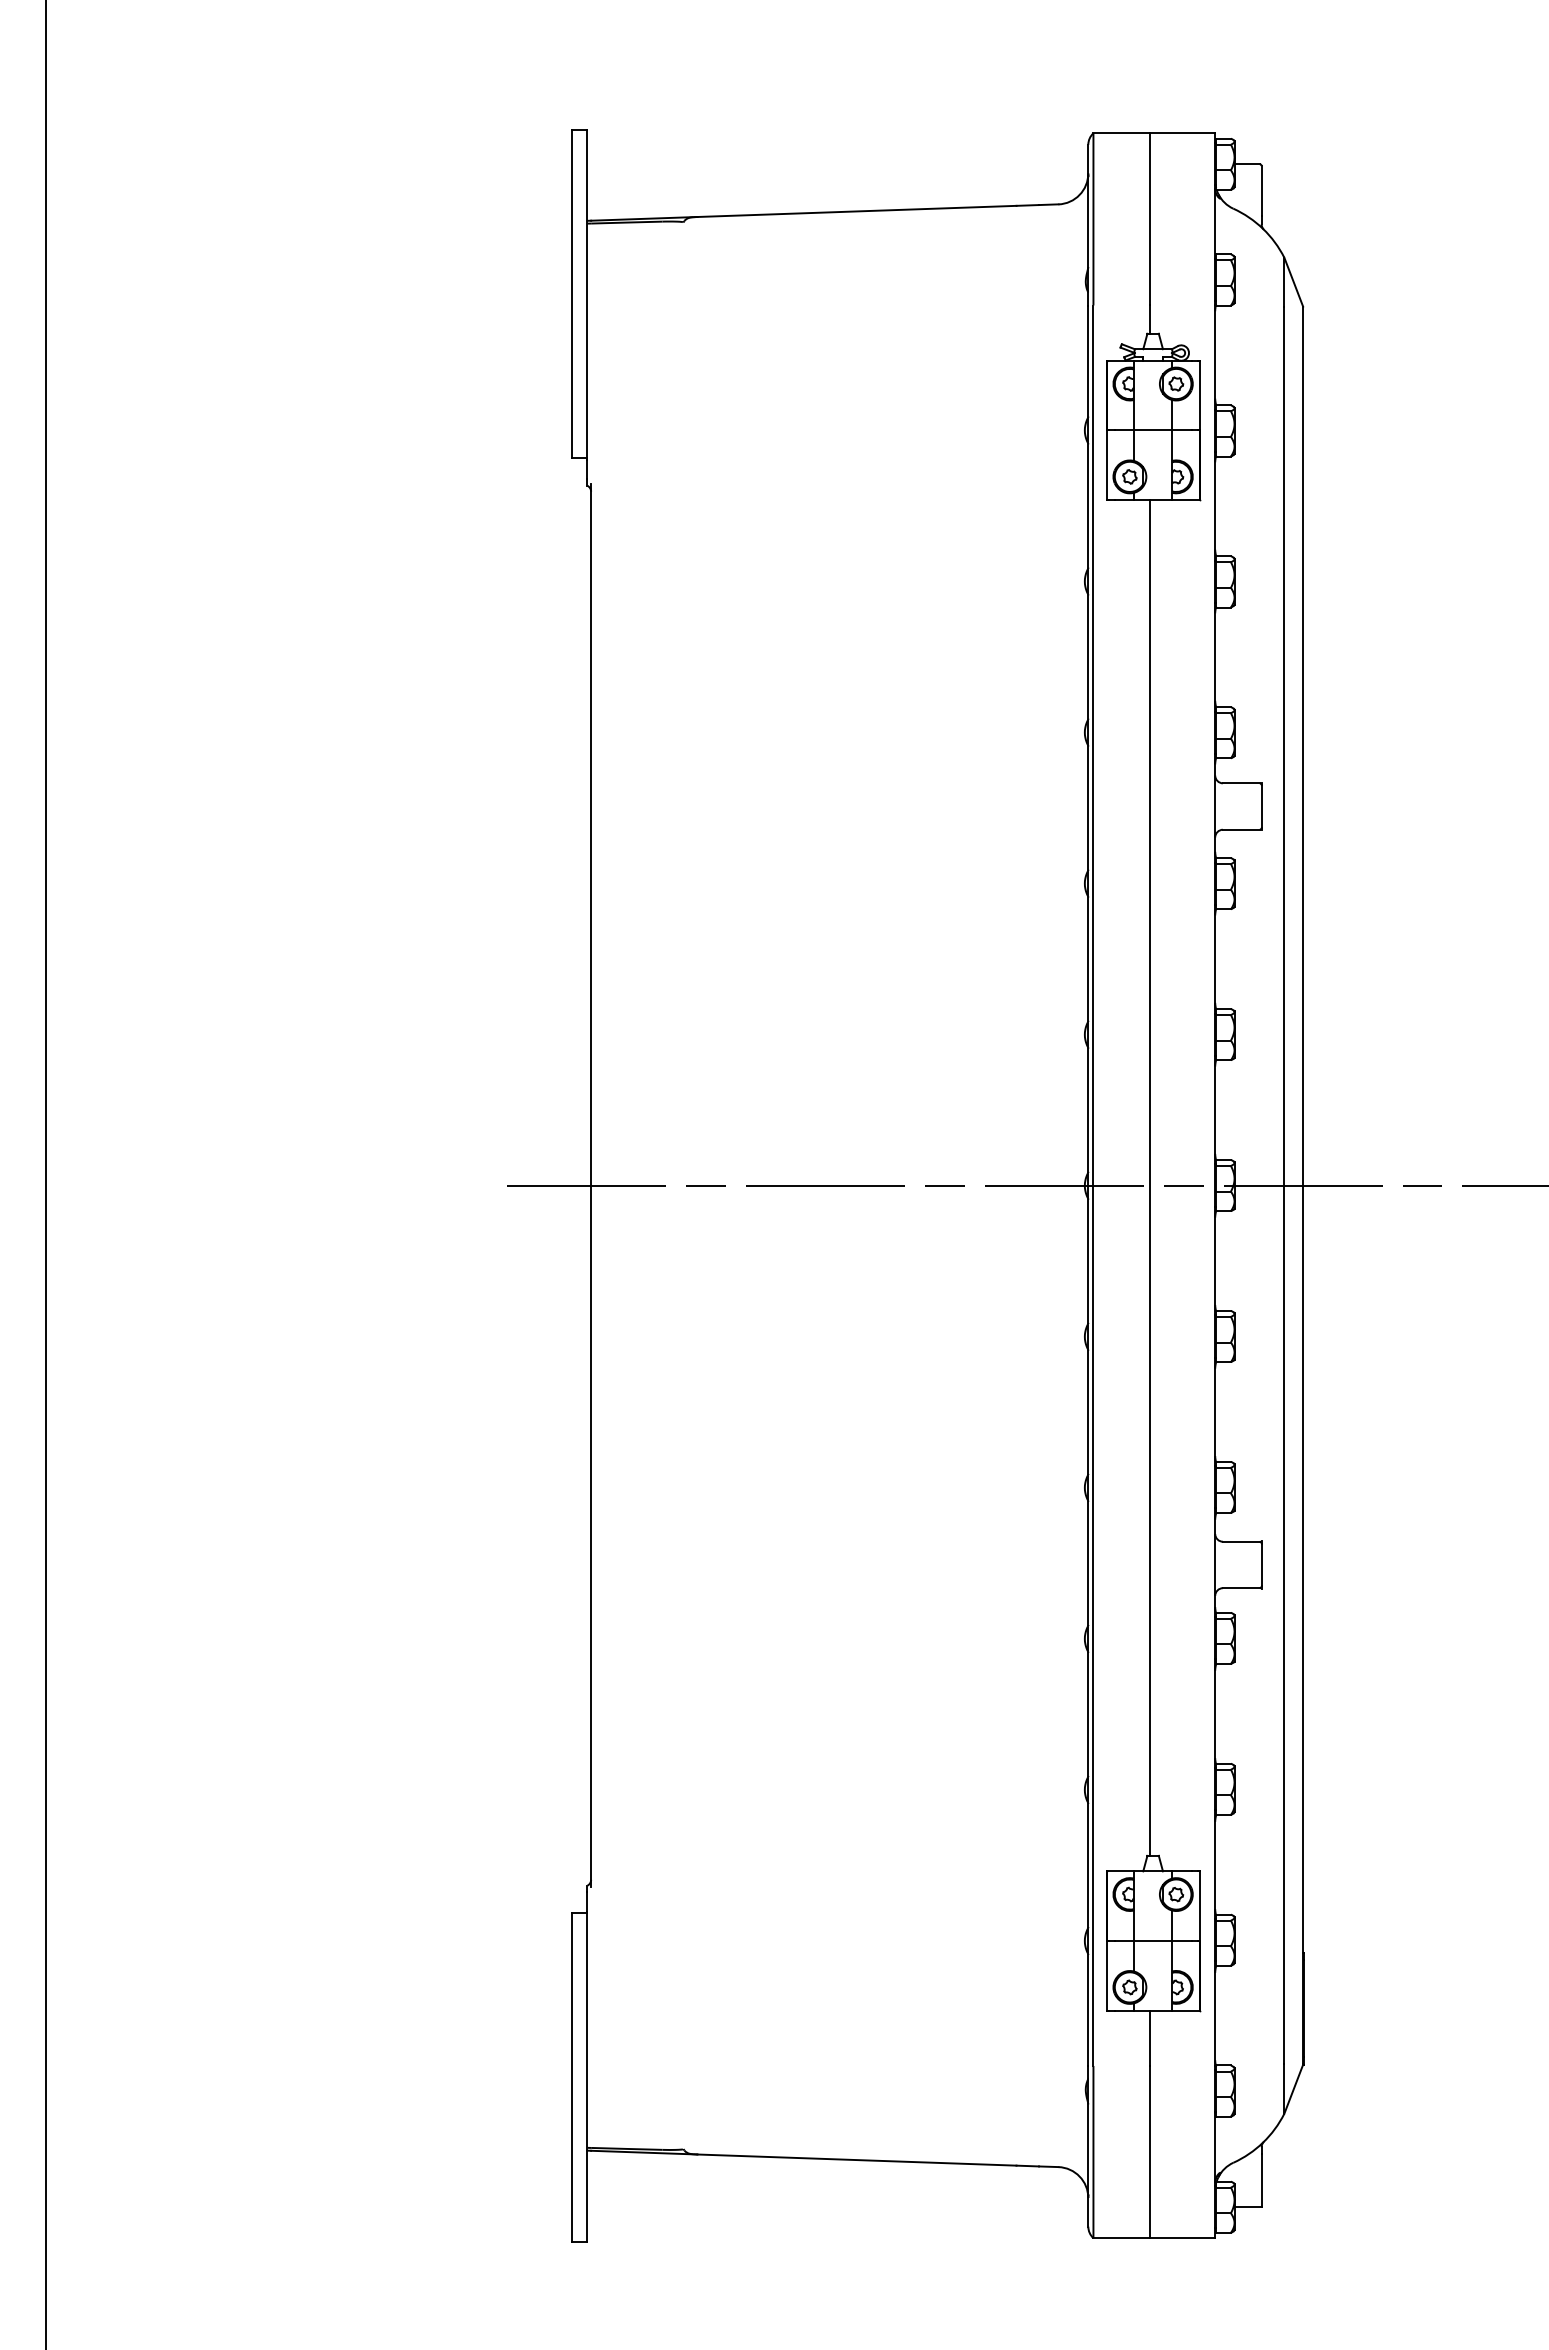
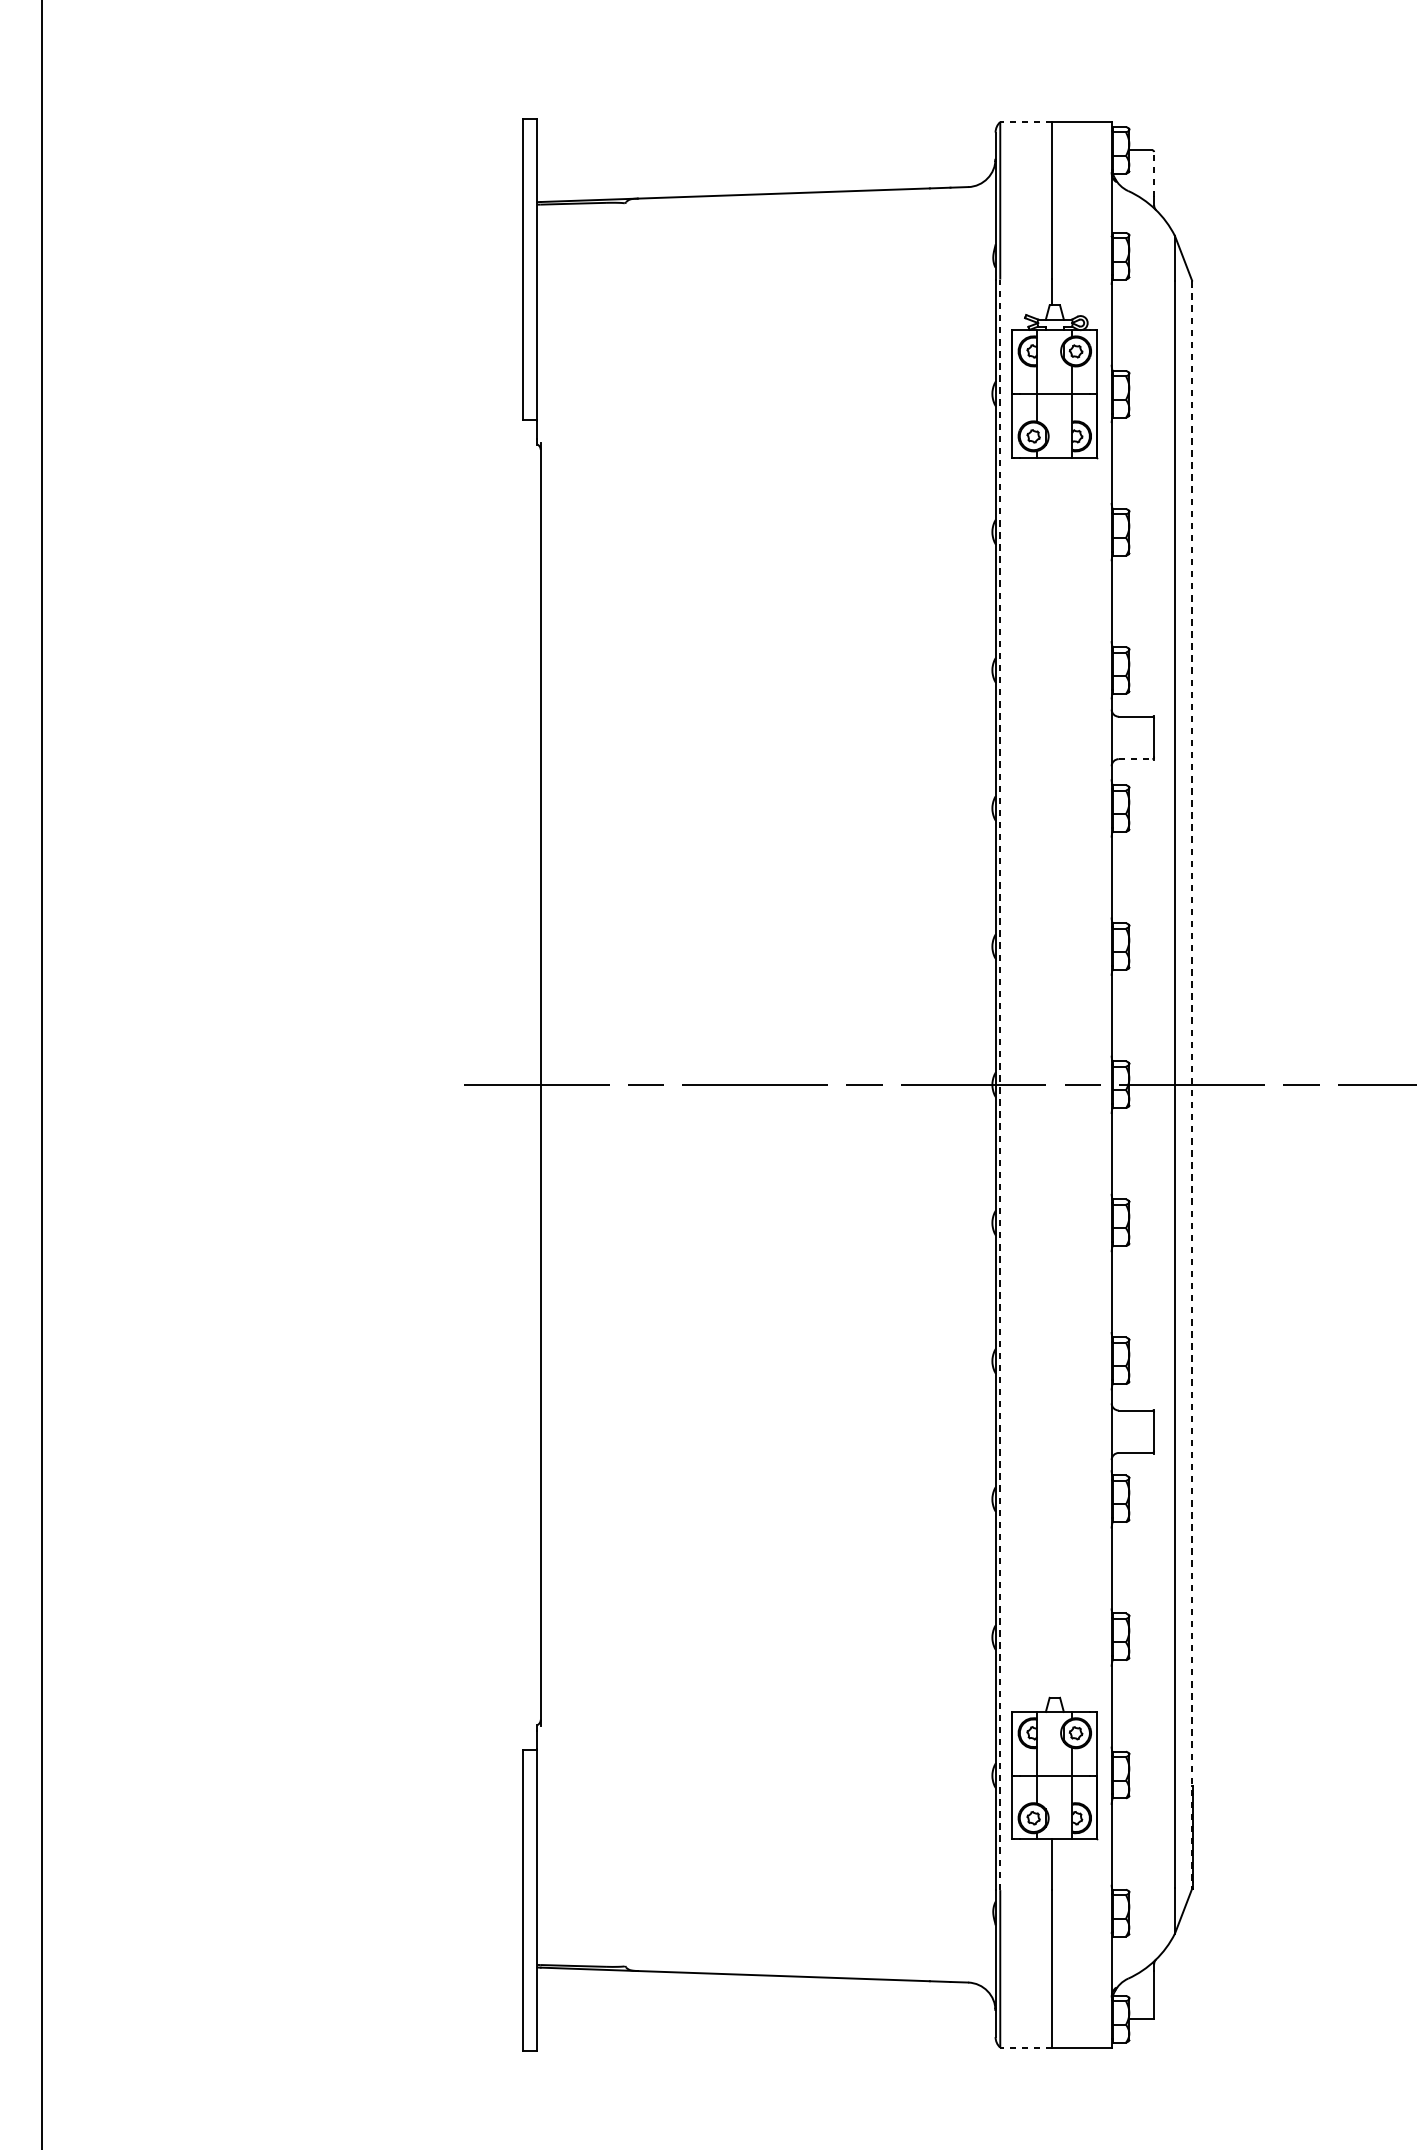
line: (1121, 133) -> (1025, 122), solid -> dashed
line: (1261, 190) -> (1154, 174), solid -> dashed
line: (1241, 829) -> (1135, 758), solid -> dashed
line: (1150, 1177) -> (1052, 1077), removed
line: (1093, 1185) -> (1000, 1084), solid -> dashed
line: (1303, 1186) -> (1192, 1085), solid -> dashed
line: (1121, 2238) -> (1025, 2047), solid -> dashed

